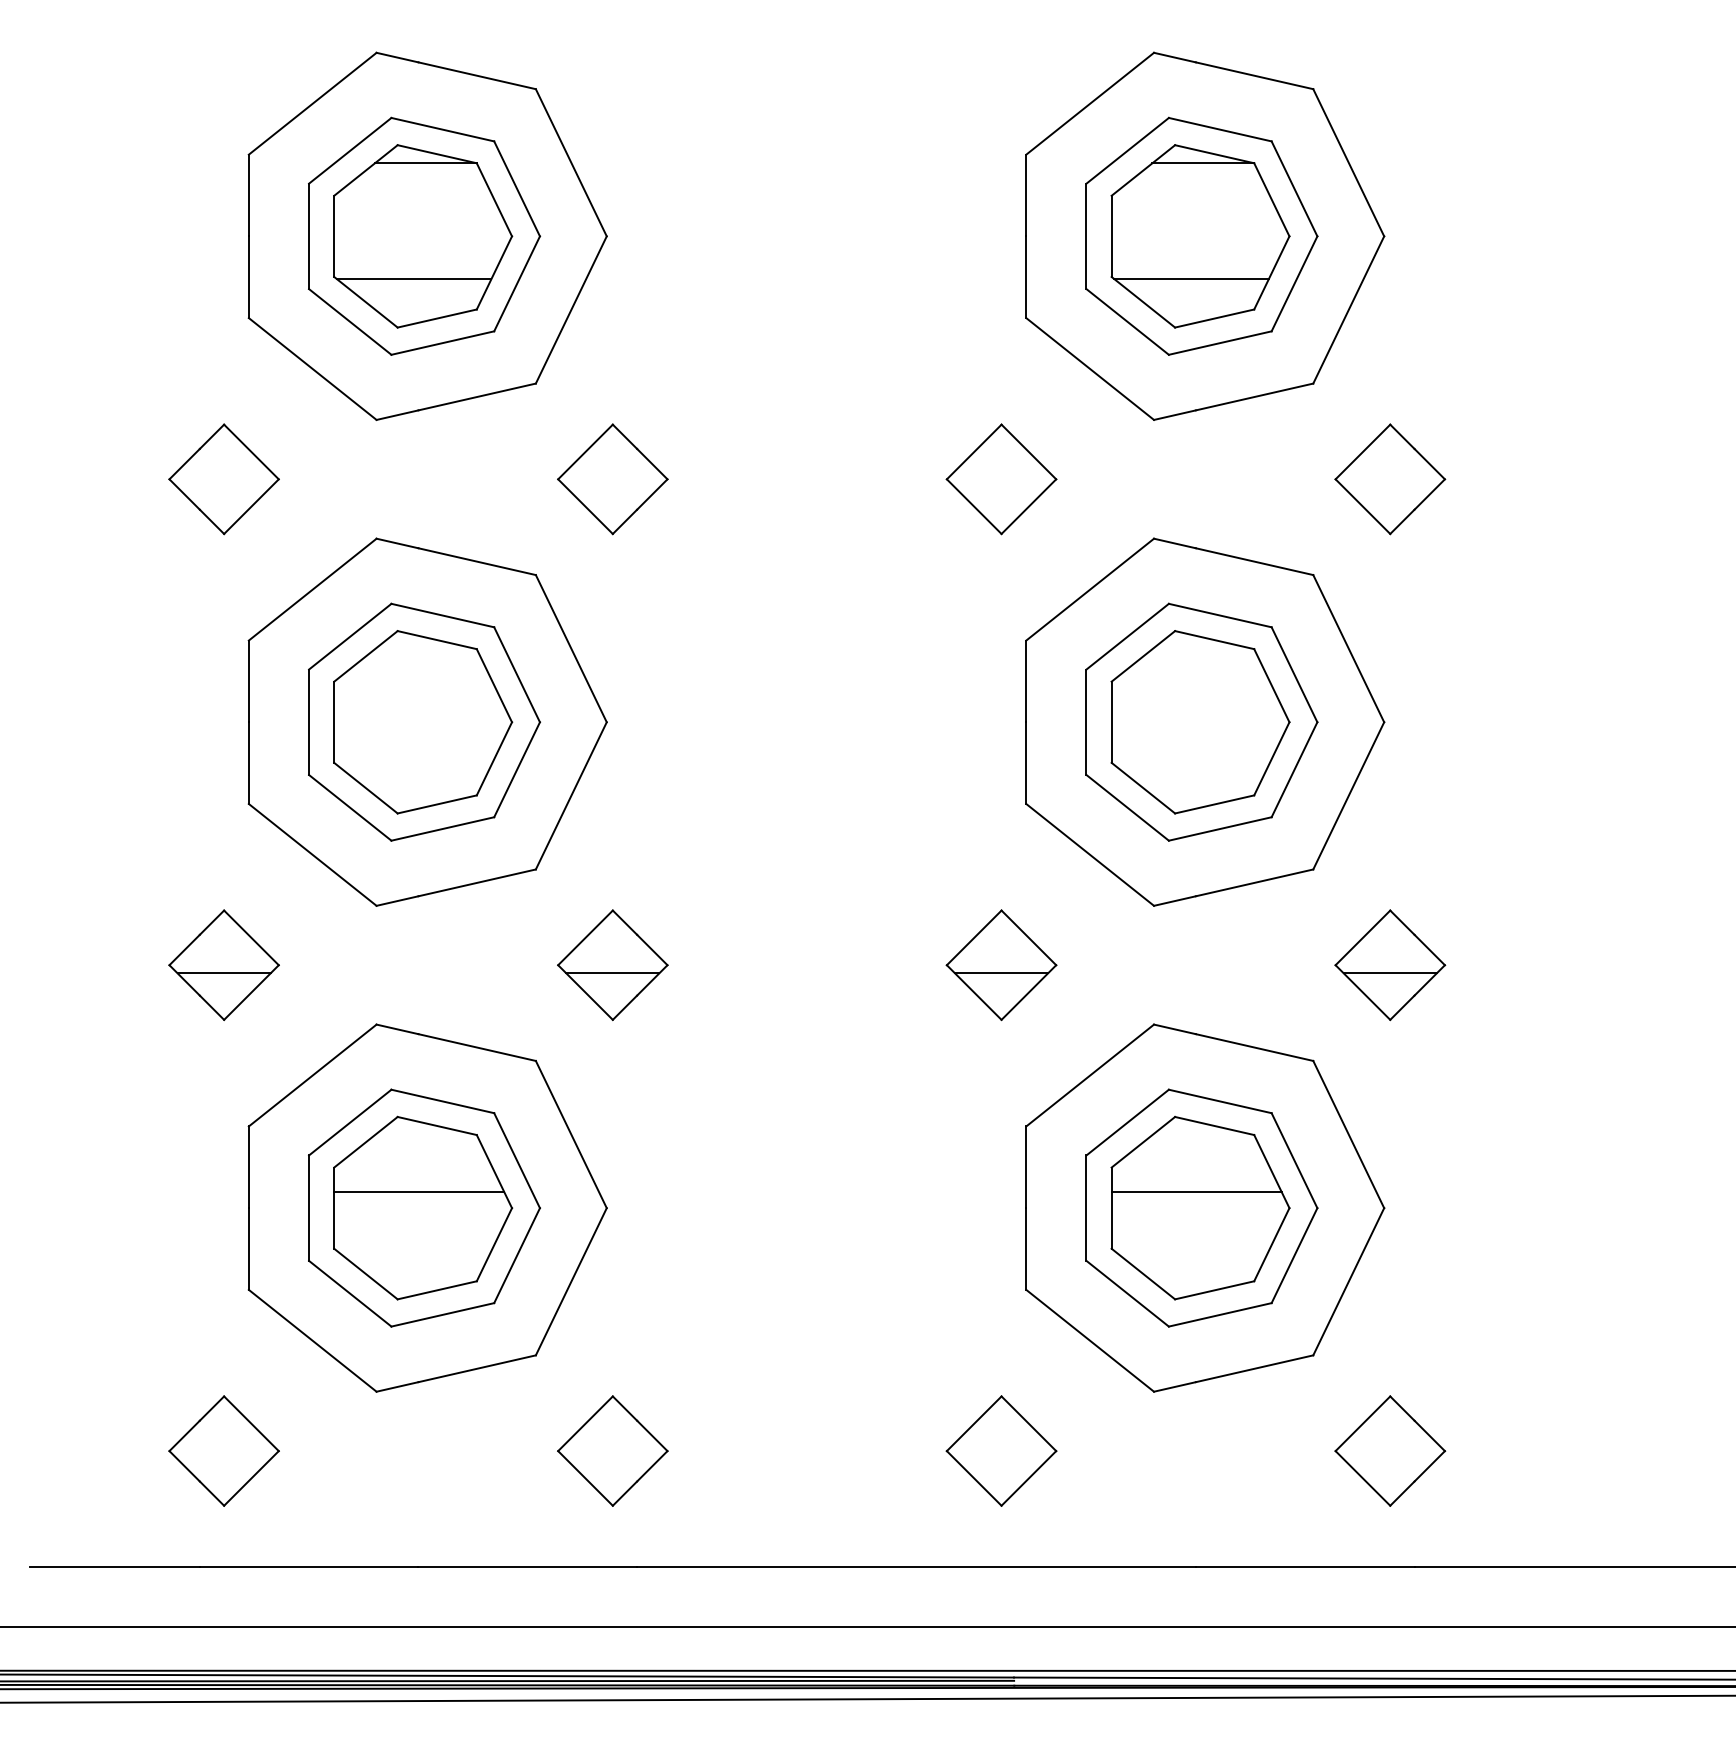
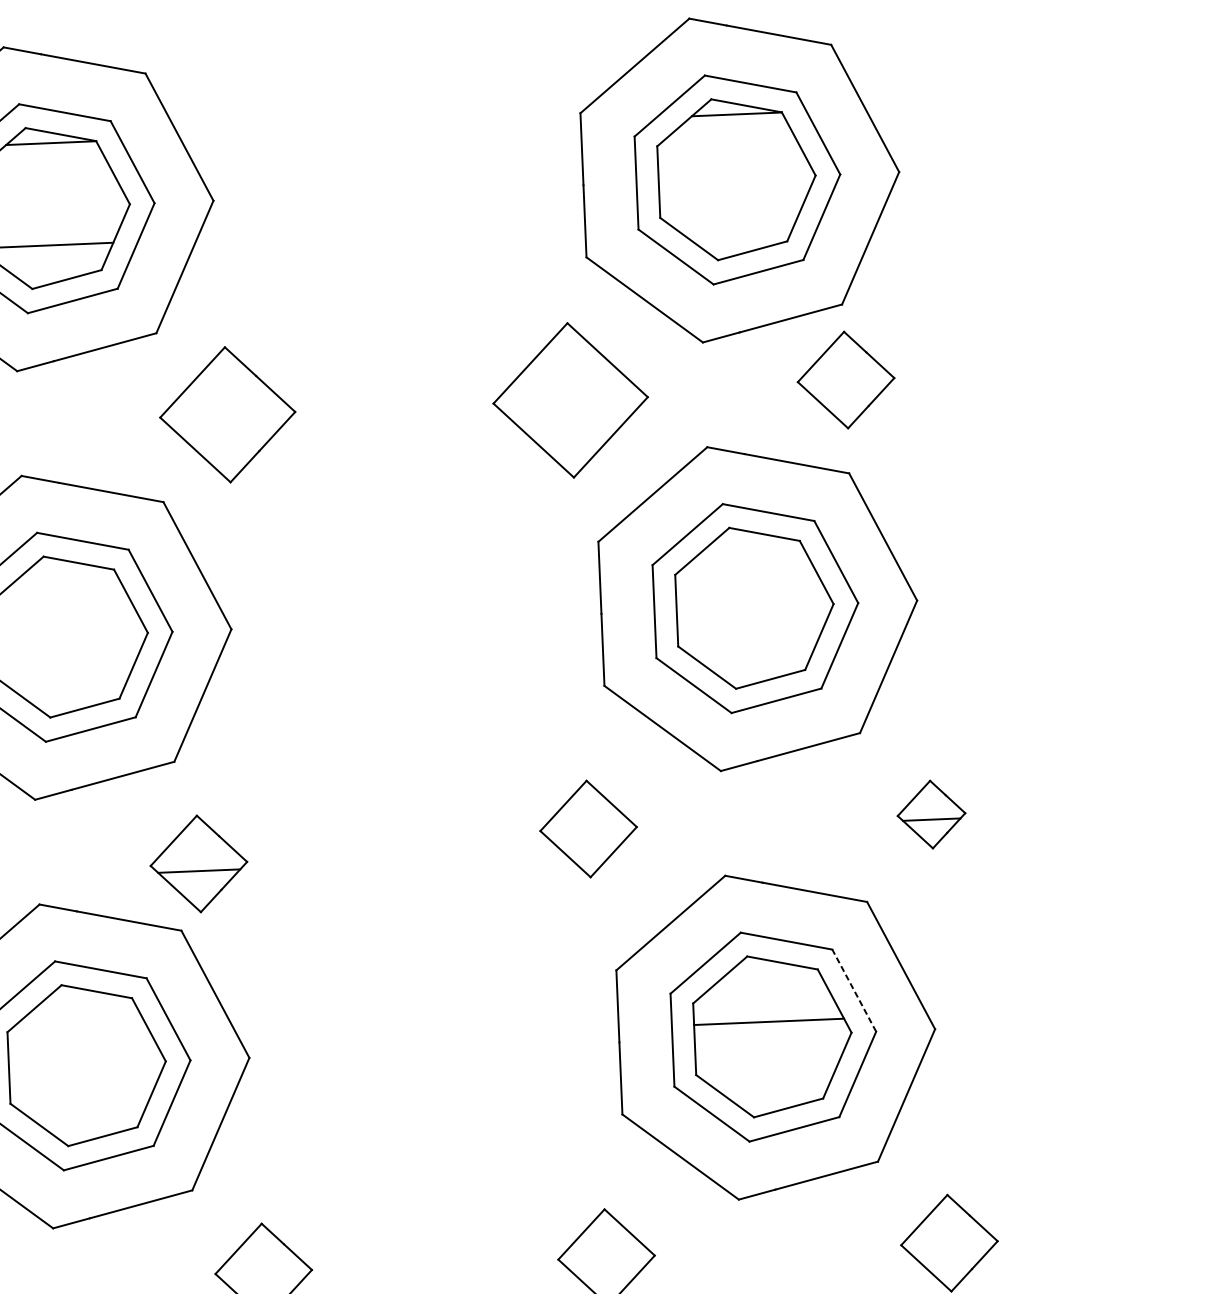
line: (1191, 279) -> (730, 217), removed
part: (612, 479) -> (227, 415), size x1.4
part: (1001, 479) -> (570, 400), size x1.6
part: (1390, 479) -> (846, 380), moved
part: (612, 964) -> (198, 863), moved
part: (1390, 964) -> (931, 814), size x0.7
line: (1001, 973) -> (588, 836), removed
line: (1294, 1160) -> (854, 990), solid -> dashed
line: (419, 1192) -> (83, 1051), removed

